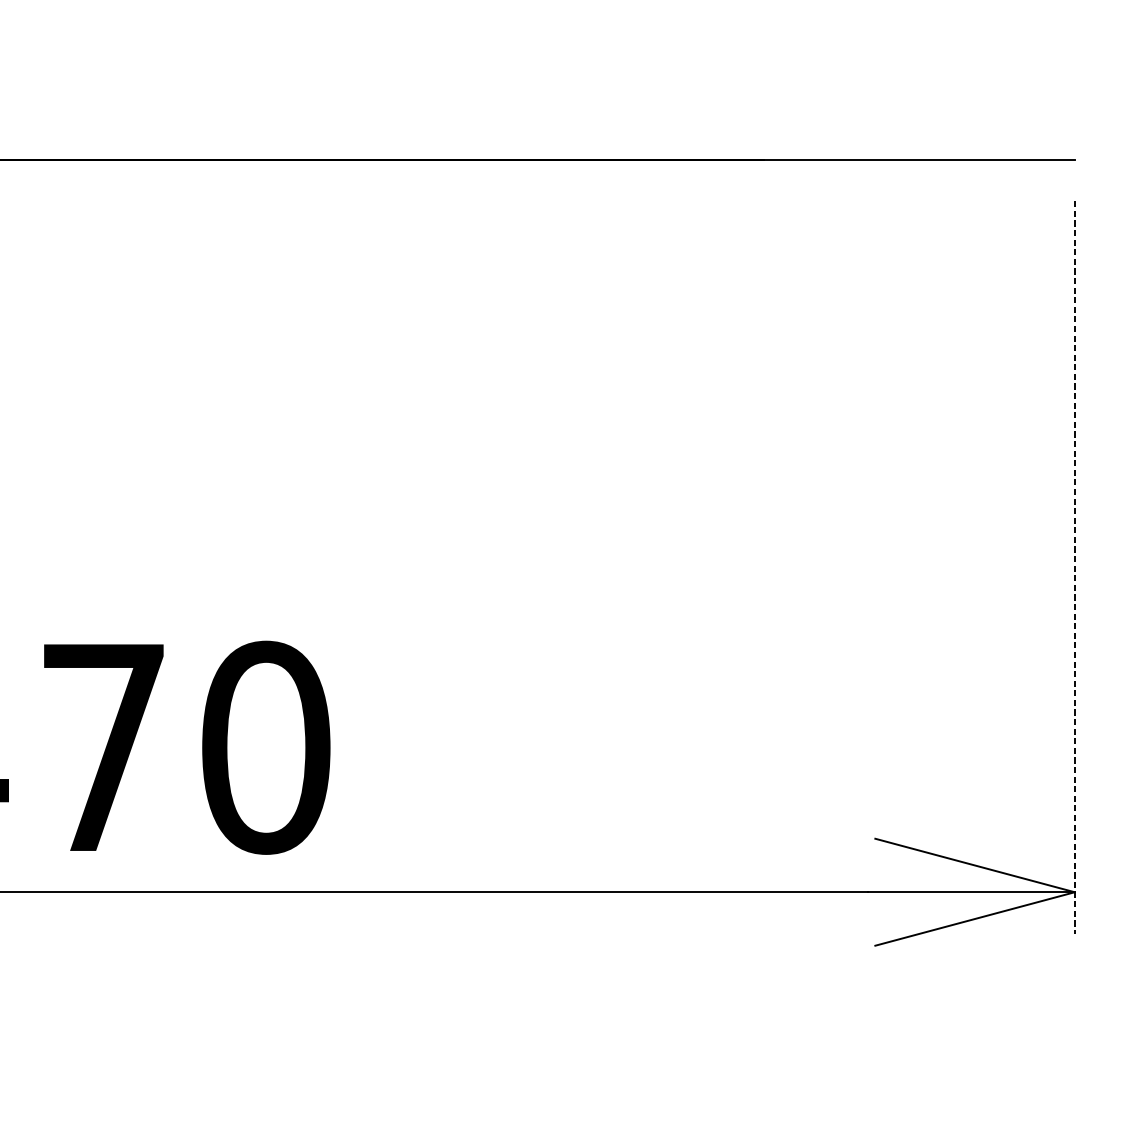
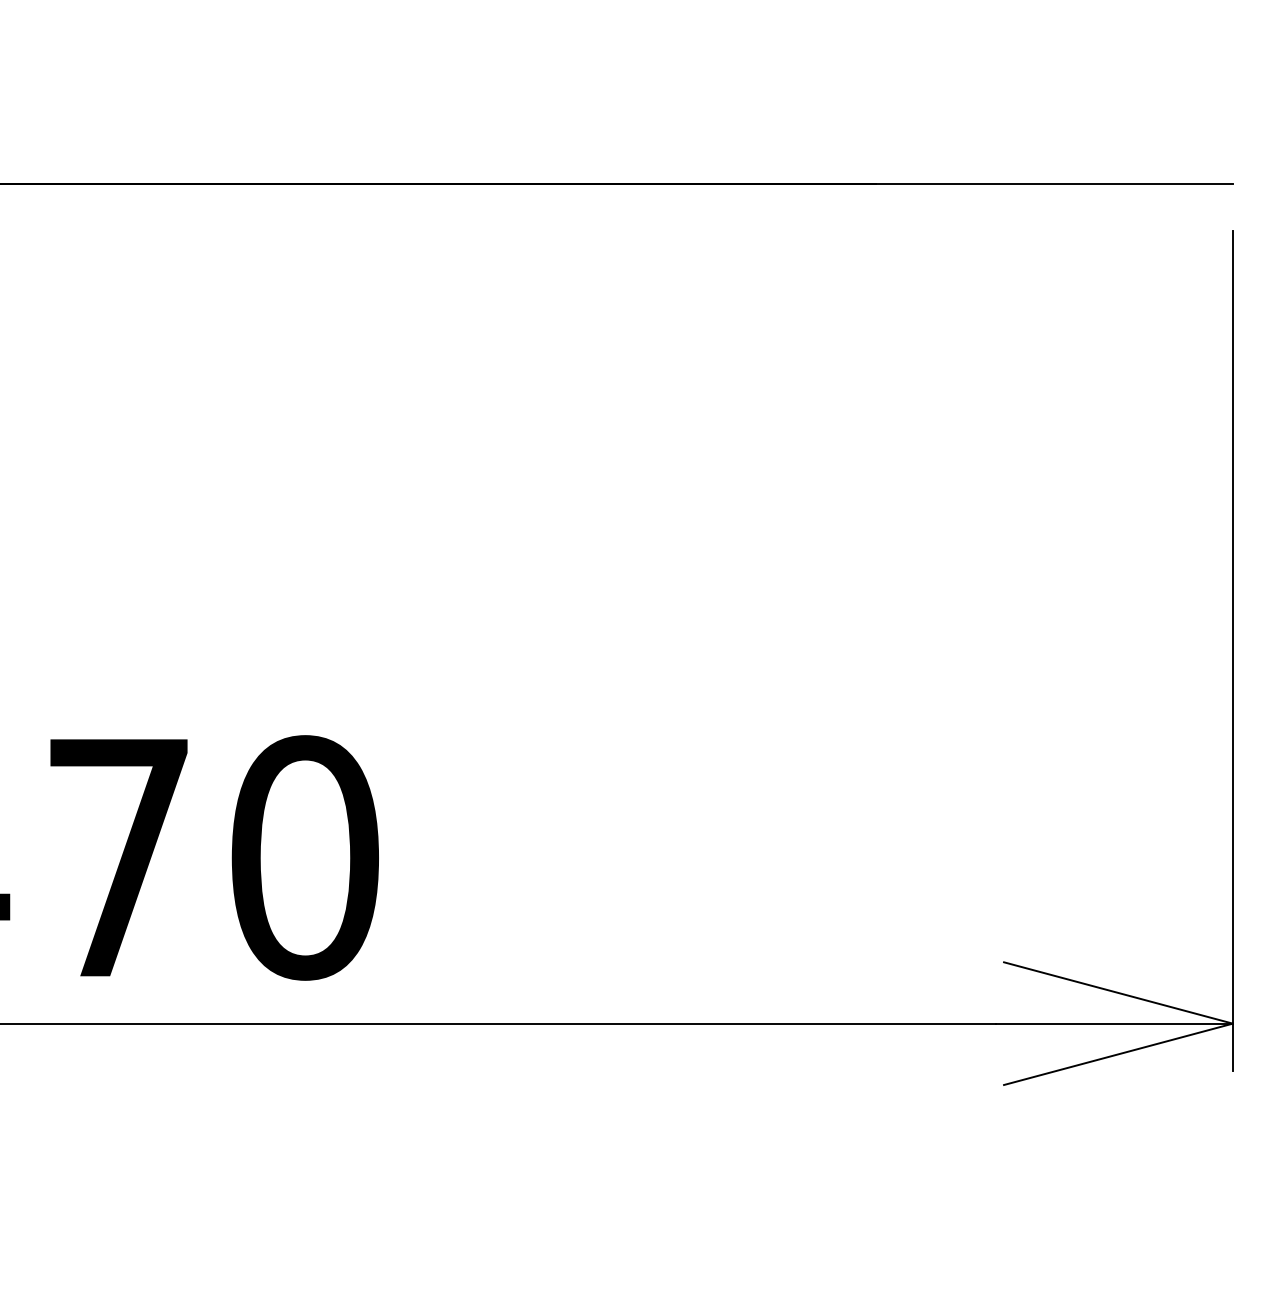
line: (1074, 567) -> (1232, 651), dashed -> solid

